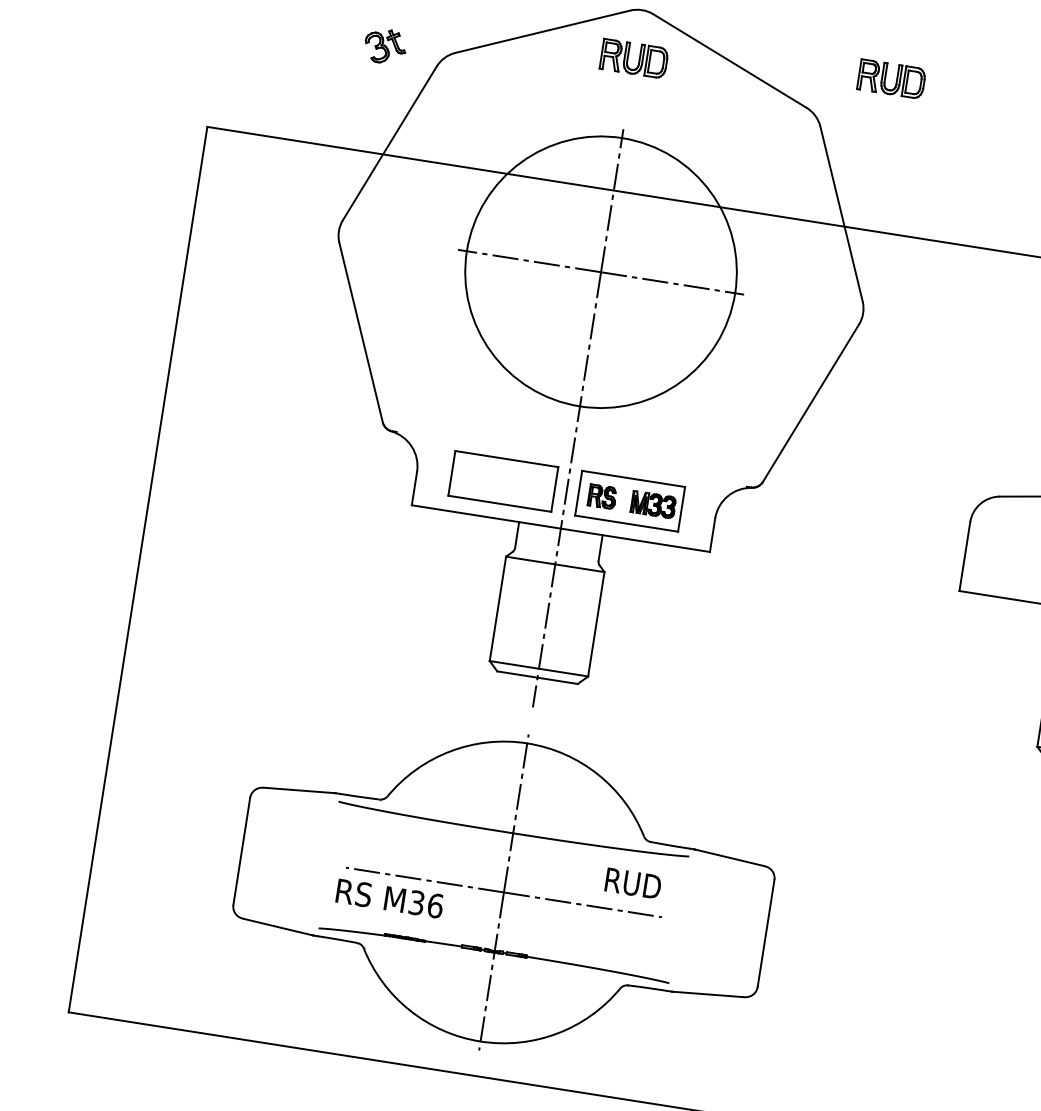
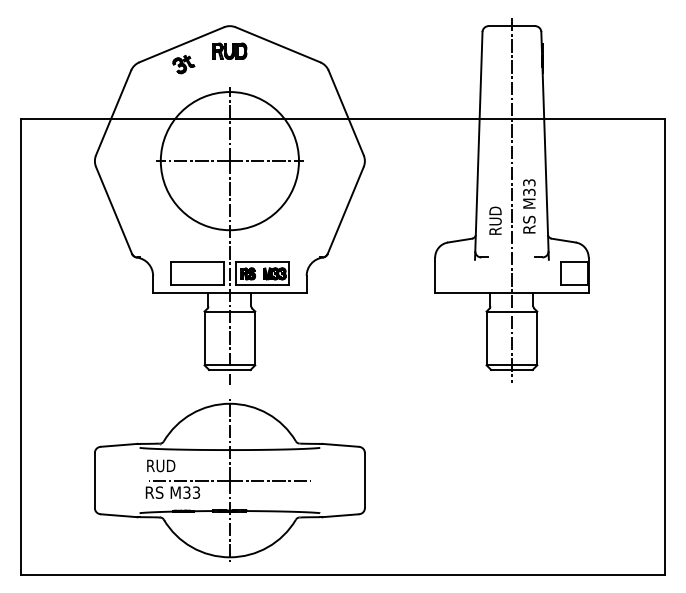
part: (384, 46) -> (183, 64), moved
part: (891, 77) -> (360, 40), removed
text: (633, 882) -> (161, 465), moved
text: (435, 905) -> (196, 492), M36 -> M33

